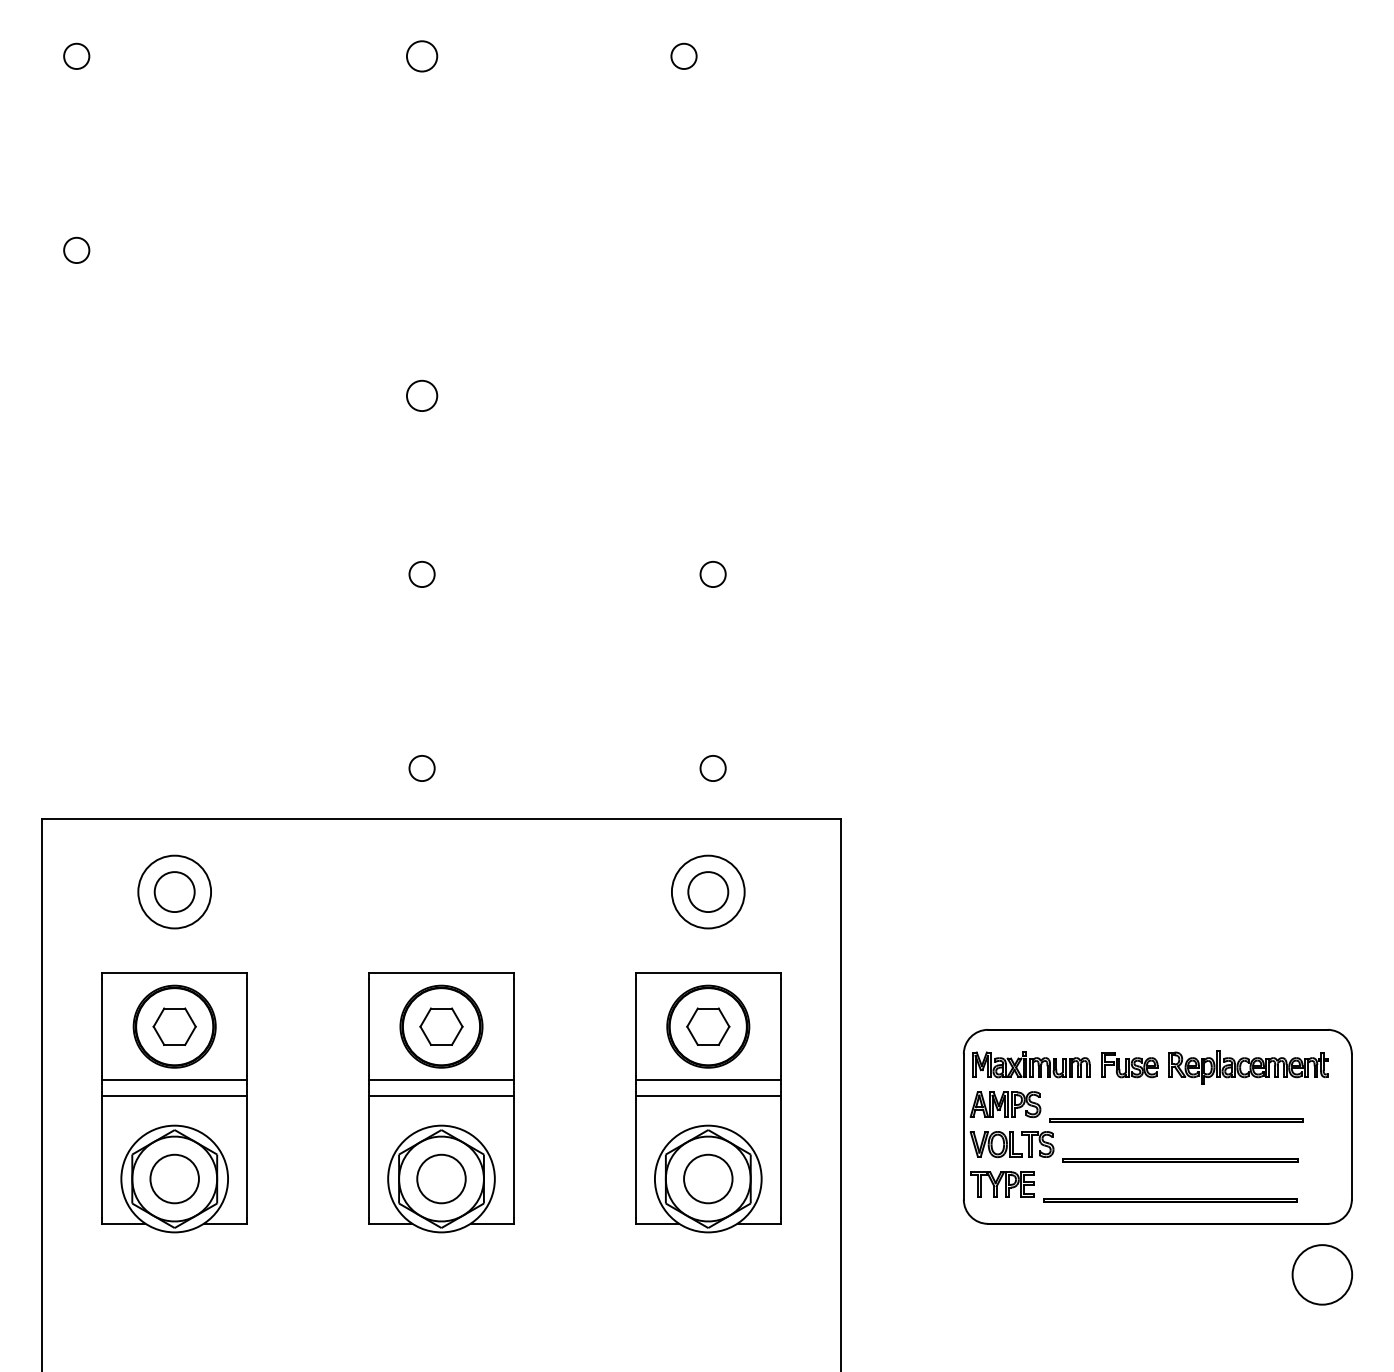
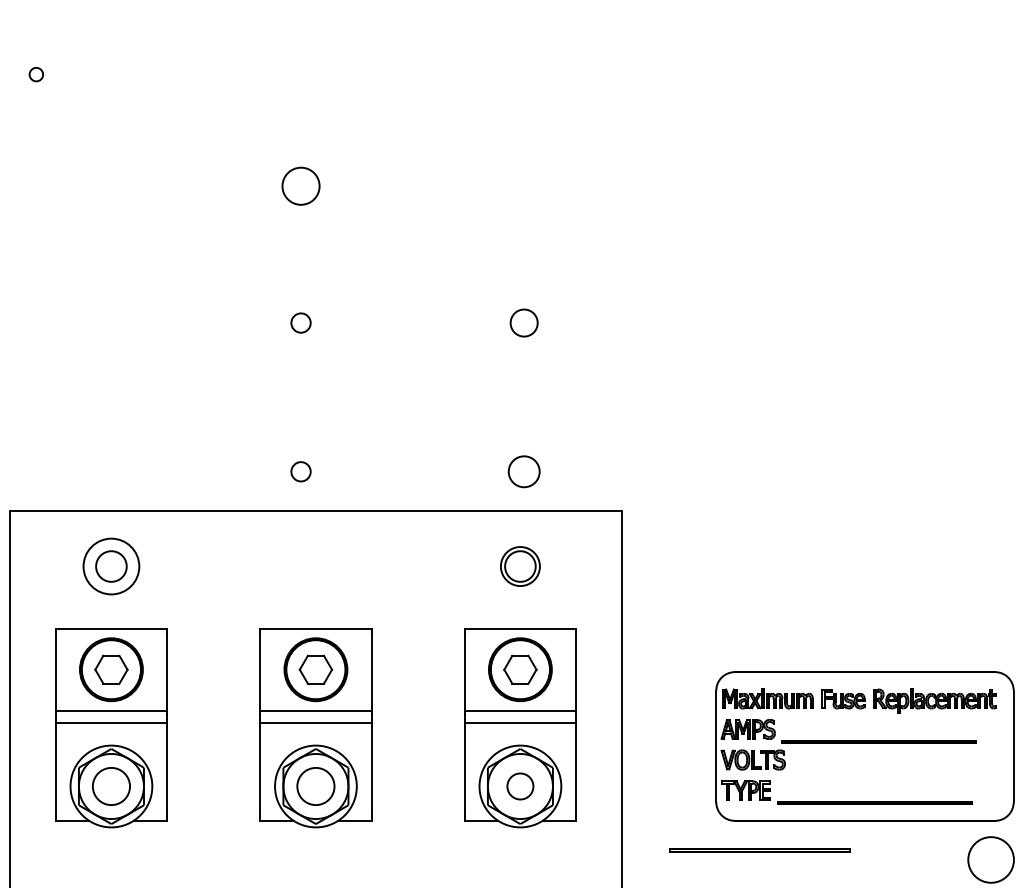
circle: (76, 249) -> (36, 74), size x0.7
circle: (421, 395) -> (300, 185), size x1.6
circle: (712, 574) -> (523, 323), size x1.4
circle: (712, 768) -> (523, 471), size x1.6
circle: (707, 891) -> (519, 566), size x0.7
line: (1180, 1159) -> (760, 849), moved
circle: (708, 1178) -> (520, 786), size x0.7

